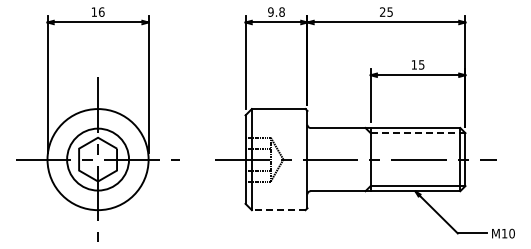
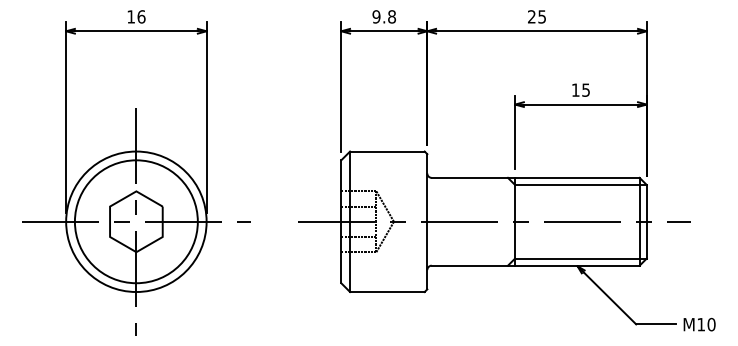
line: (418, 133) -> (581, 185), dashed -> solid
circle: (97, 159) -> (135, 221), size x1.43
line: (278, 210) -> (387, 292), dashed -> solid

